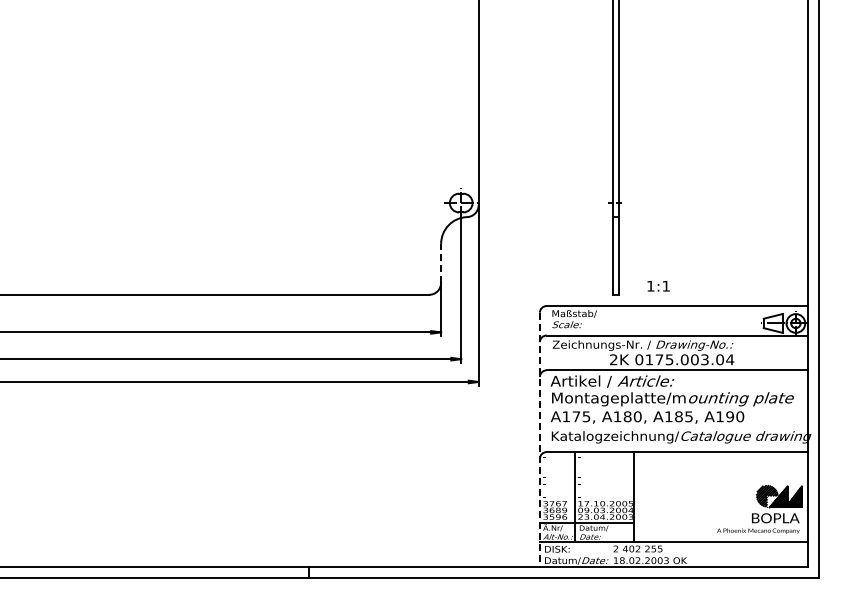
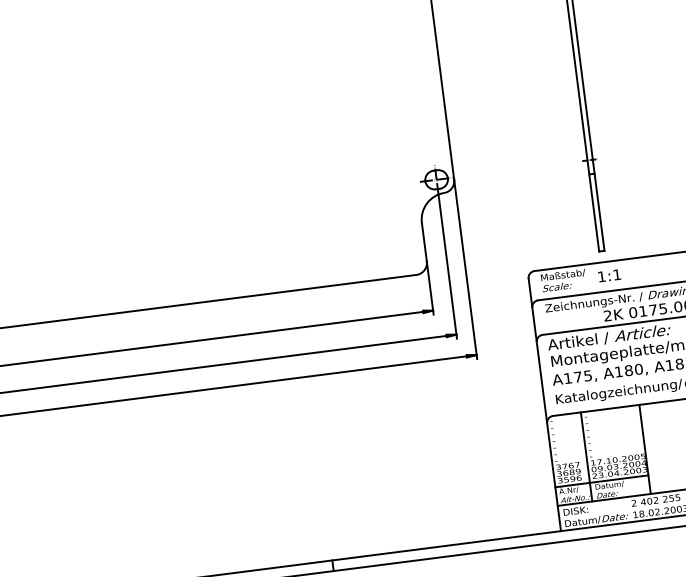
line: (441, 262) -> (424, 241), dashed -> solid
text: (658, 286) -> (609, 276), moved
line: (539, 440) -> (544, 405), dashed -> solid

